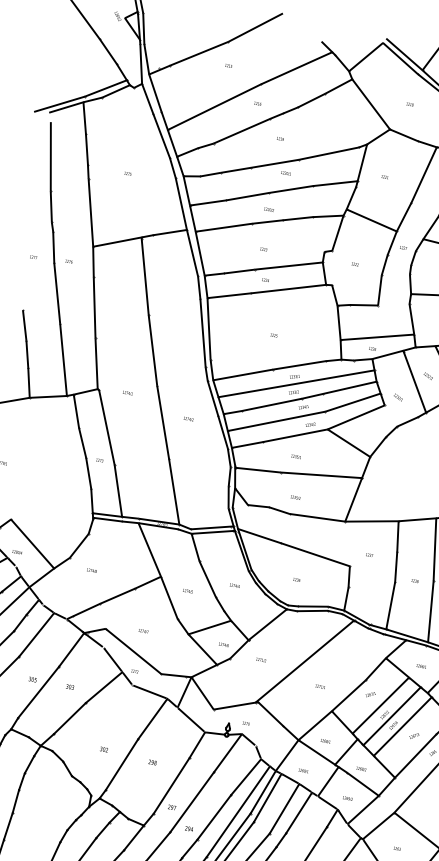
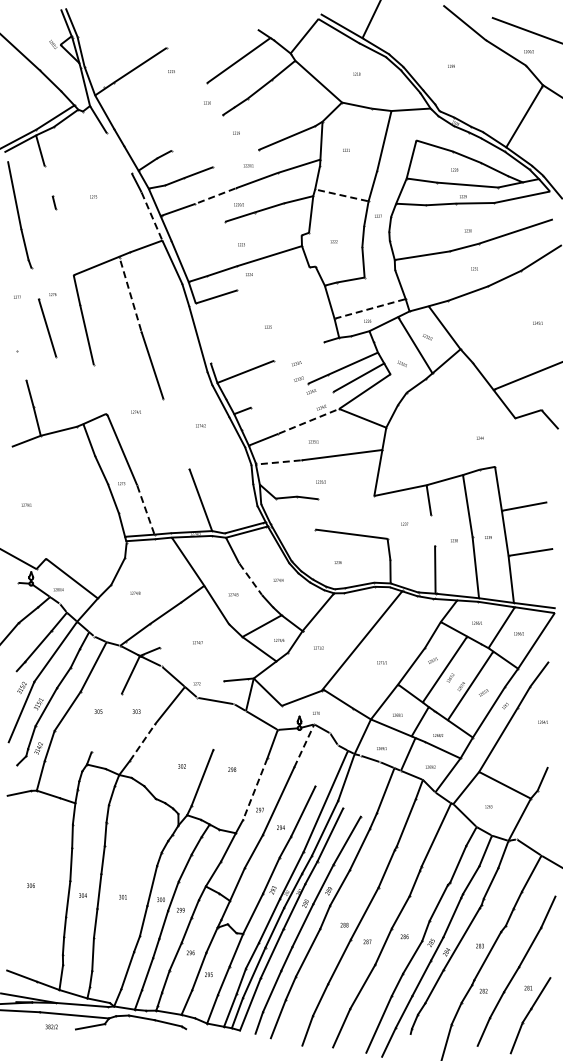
line: (255, 27) -> (190, 28), removed
line: (214, 106) -> (165, 114), removed
line: (241, 130) -> (196, 132), removed
line: (161, 135) -> (119, 152), removed
line: (86, 148) -> (48, 180), removed
line: (274, 163) -> (235, 158), removed
line: (247, 197) -> (215, 196), solid -> dashed
line: (180, 204) -> (151, 216), solid -> dashed
line: (90, 212) -> (64, 242), removed
line: (371, 220) -> (341, 195), solid -> dashed
line: (224, 228) -> (198, 231), removed
line: (53, 247) -> (34, 283), removed
line: (145, 275) -> (130, 293), solid -> dashed
line: (287, 288) -> (272, 278), removed
line: (24, 325) -> (21, 365), removed
line: (209, 329) -> (203, 333), removed
line: (376, 337) -> (369, 309), solid -> dashed
line: (63, 359) -> (66, 391), removed
line: (96, 363) -> (99, 389), removed
line: (298, 365) -> (298, 351), removed
line: (296, 384) -> (299, 370), removed
line: (271, 404) -> (279, 395), removed
line: (276, 420) -> (287, 410), removed
line: (163, 421) -> (176, 433), removed
line: (296, 435) -> (309, 421), solid -> dashed
line: (257, 470) -> (278, 462), solid -> dashed
line: (117, 491) -> (145, 510), solid -> dashed
line: (317, 517) -> (346, 497), removed
line: (259, 535) -> (292, 526), removed
line: (395, 566) -> (432, 530), removed
line: (207, 579) -> (250, 579), solid -> dashed
line: (133, 651) -> (191, 664), removed
line: (38, 691) -> (106, 722), removed
line: (392, 716) -> (458, 677), removed
line: (69, 718) -> (142, 742), solid -> dashed
line: (152, 718) -> (223, 726), removed
line: (228, 752) -> (304, 745), solid -> dashed
line: (245, 776) -> (326, 765), removed
line: (171, 786) -> (255, 789), solid -> dashed
line: (267, 797) -> (351, 781), removed
line: (284, 808) -> (370, 789), removed

